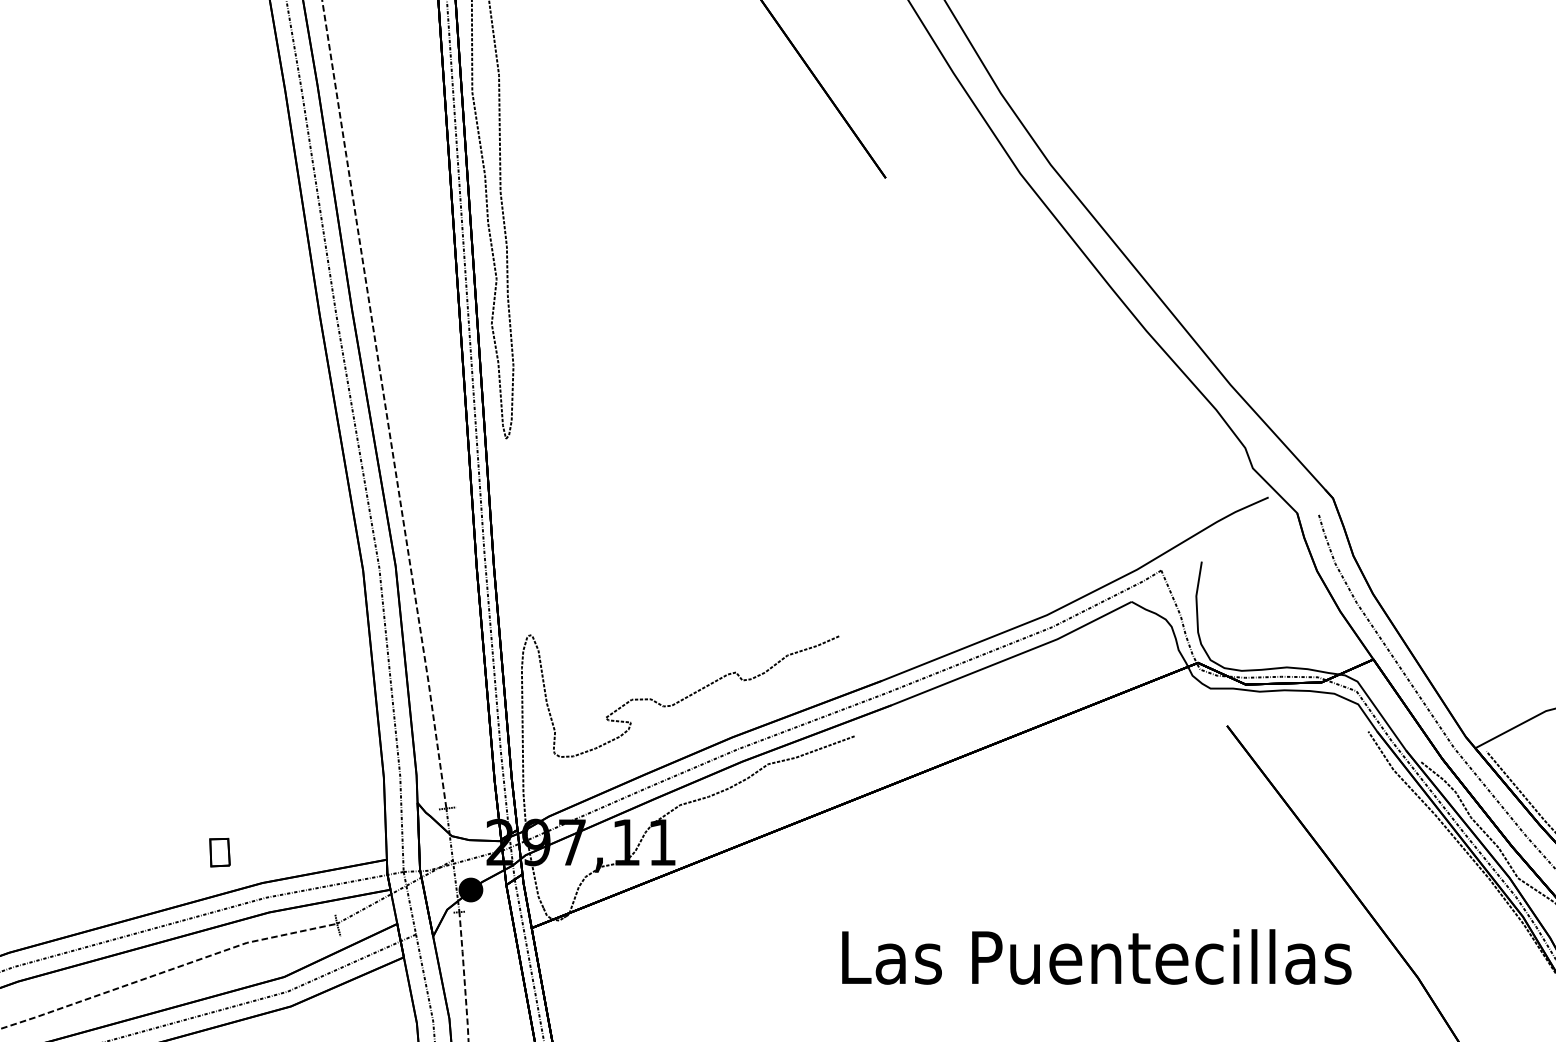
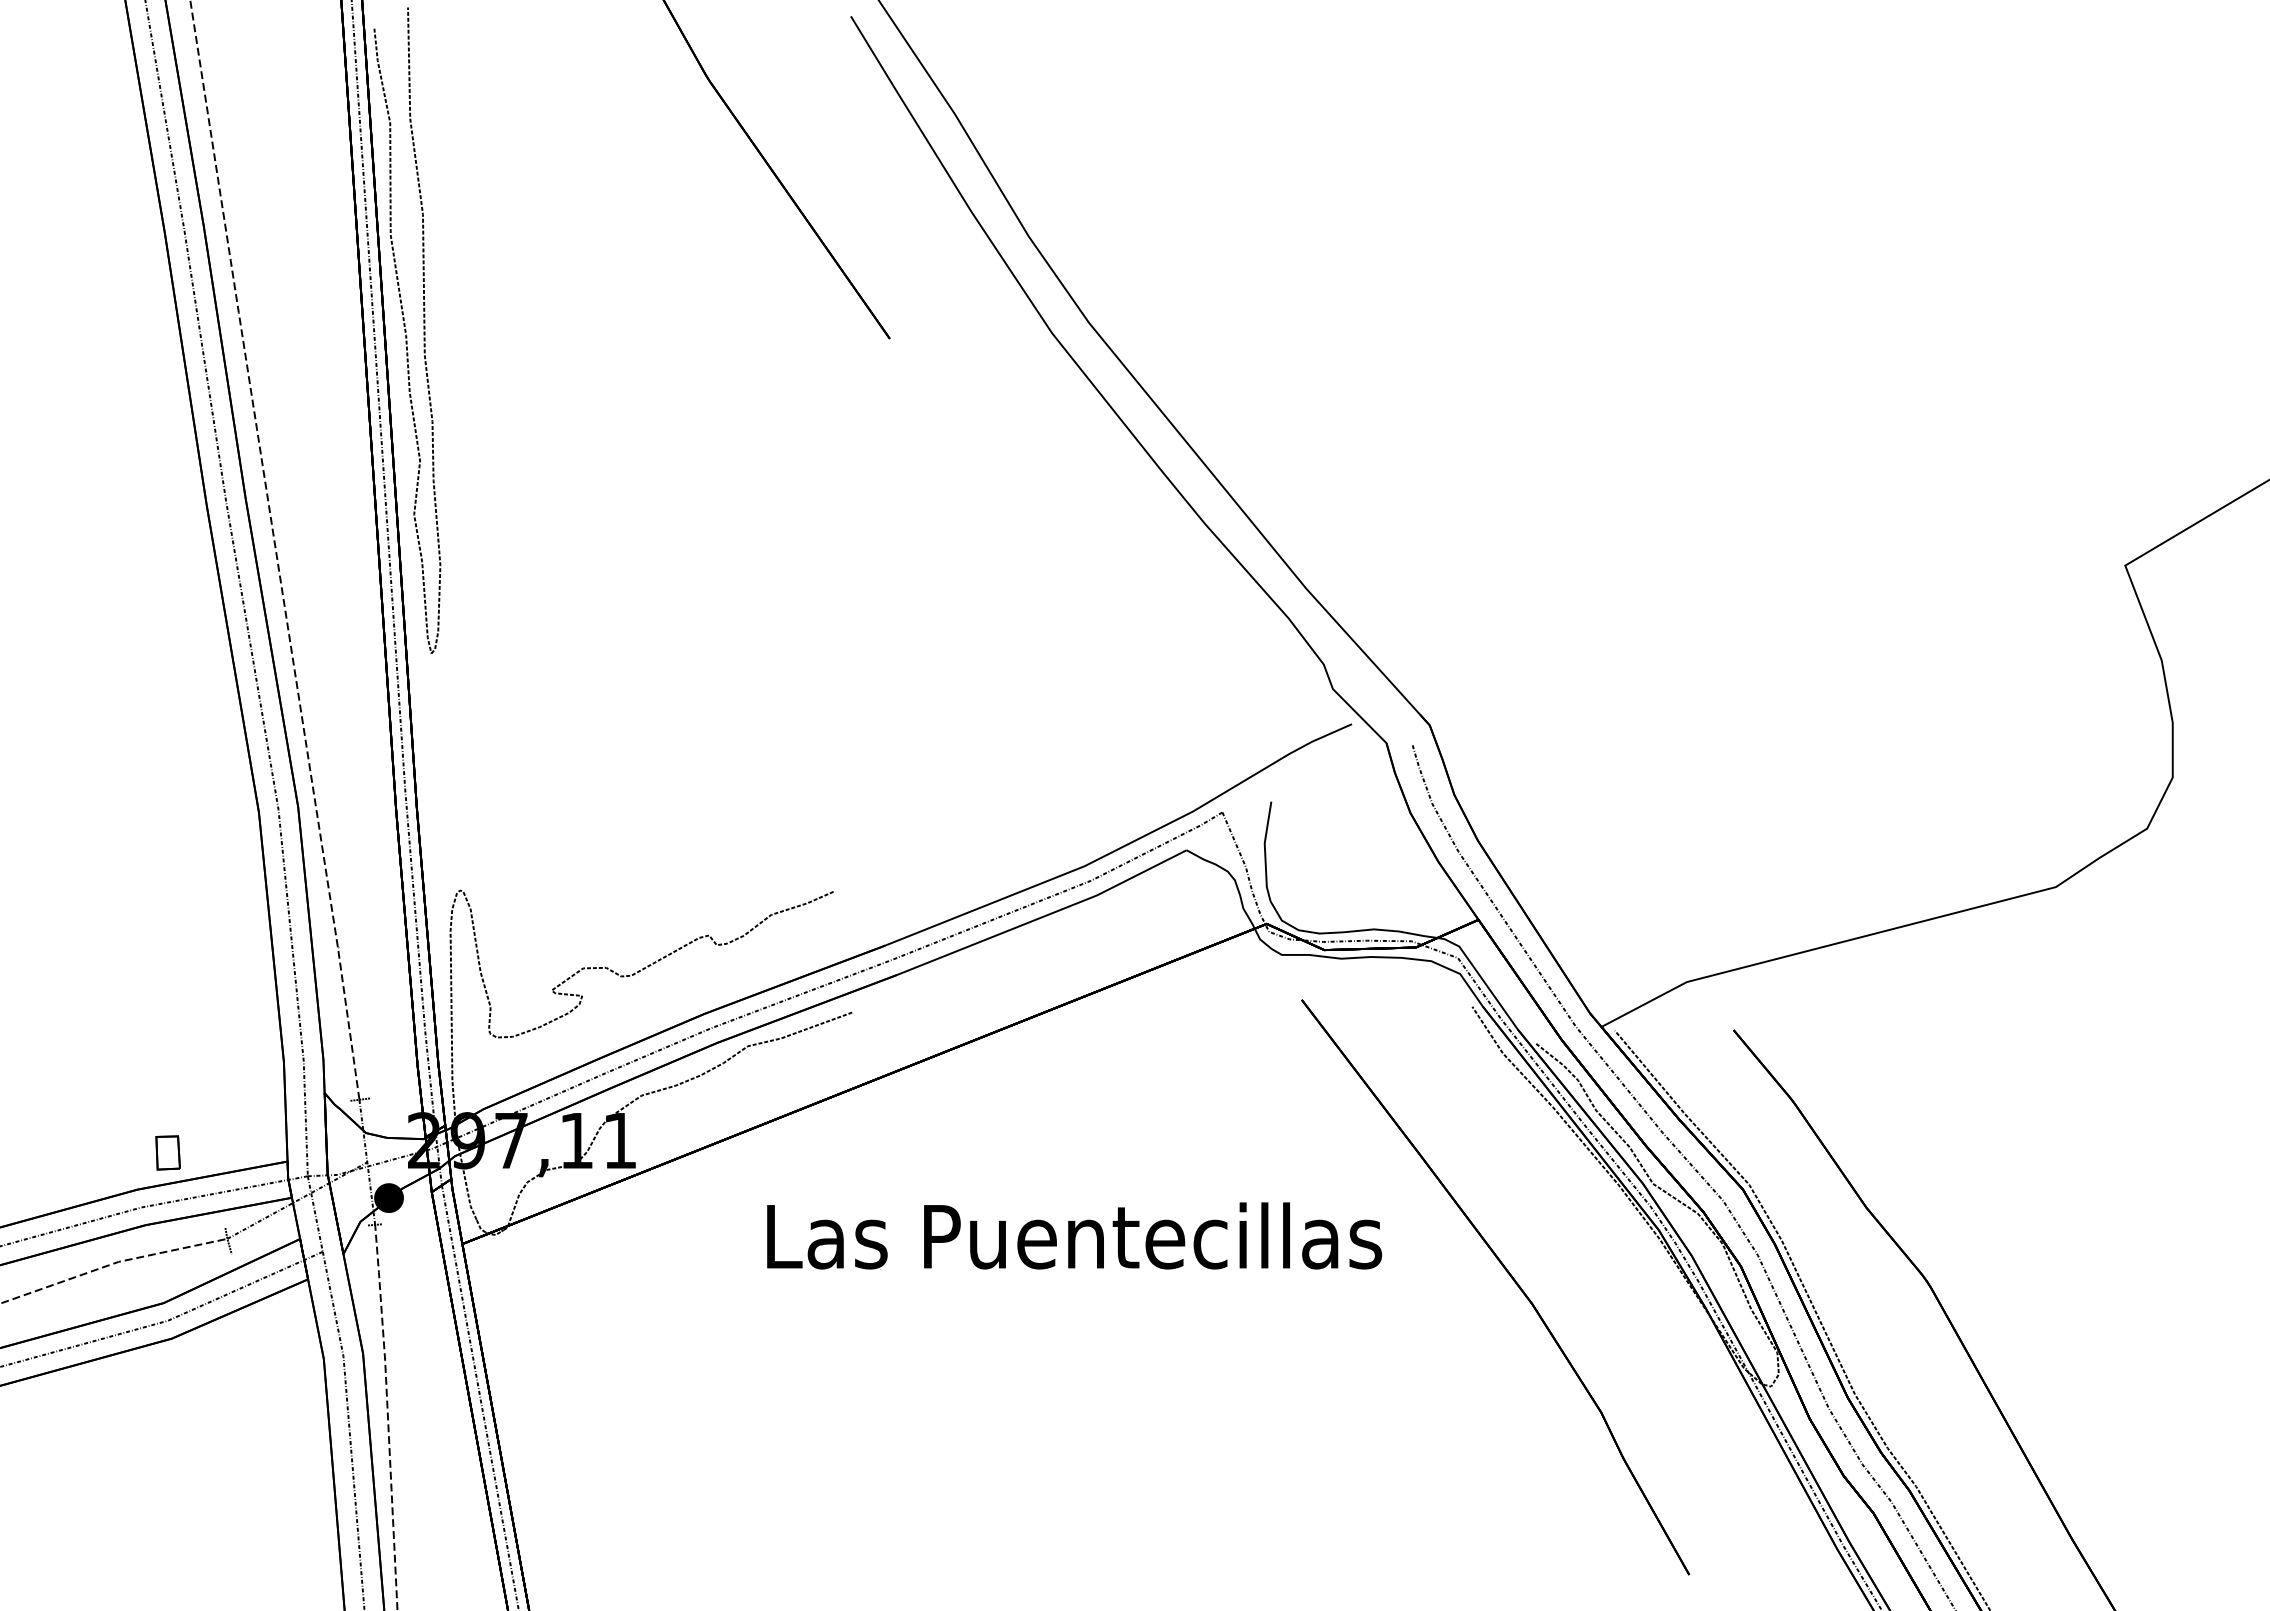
part: (219, 852) -> (167, 1152), moved
text: (1096, 956) -> (1074, 1235), moved

